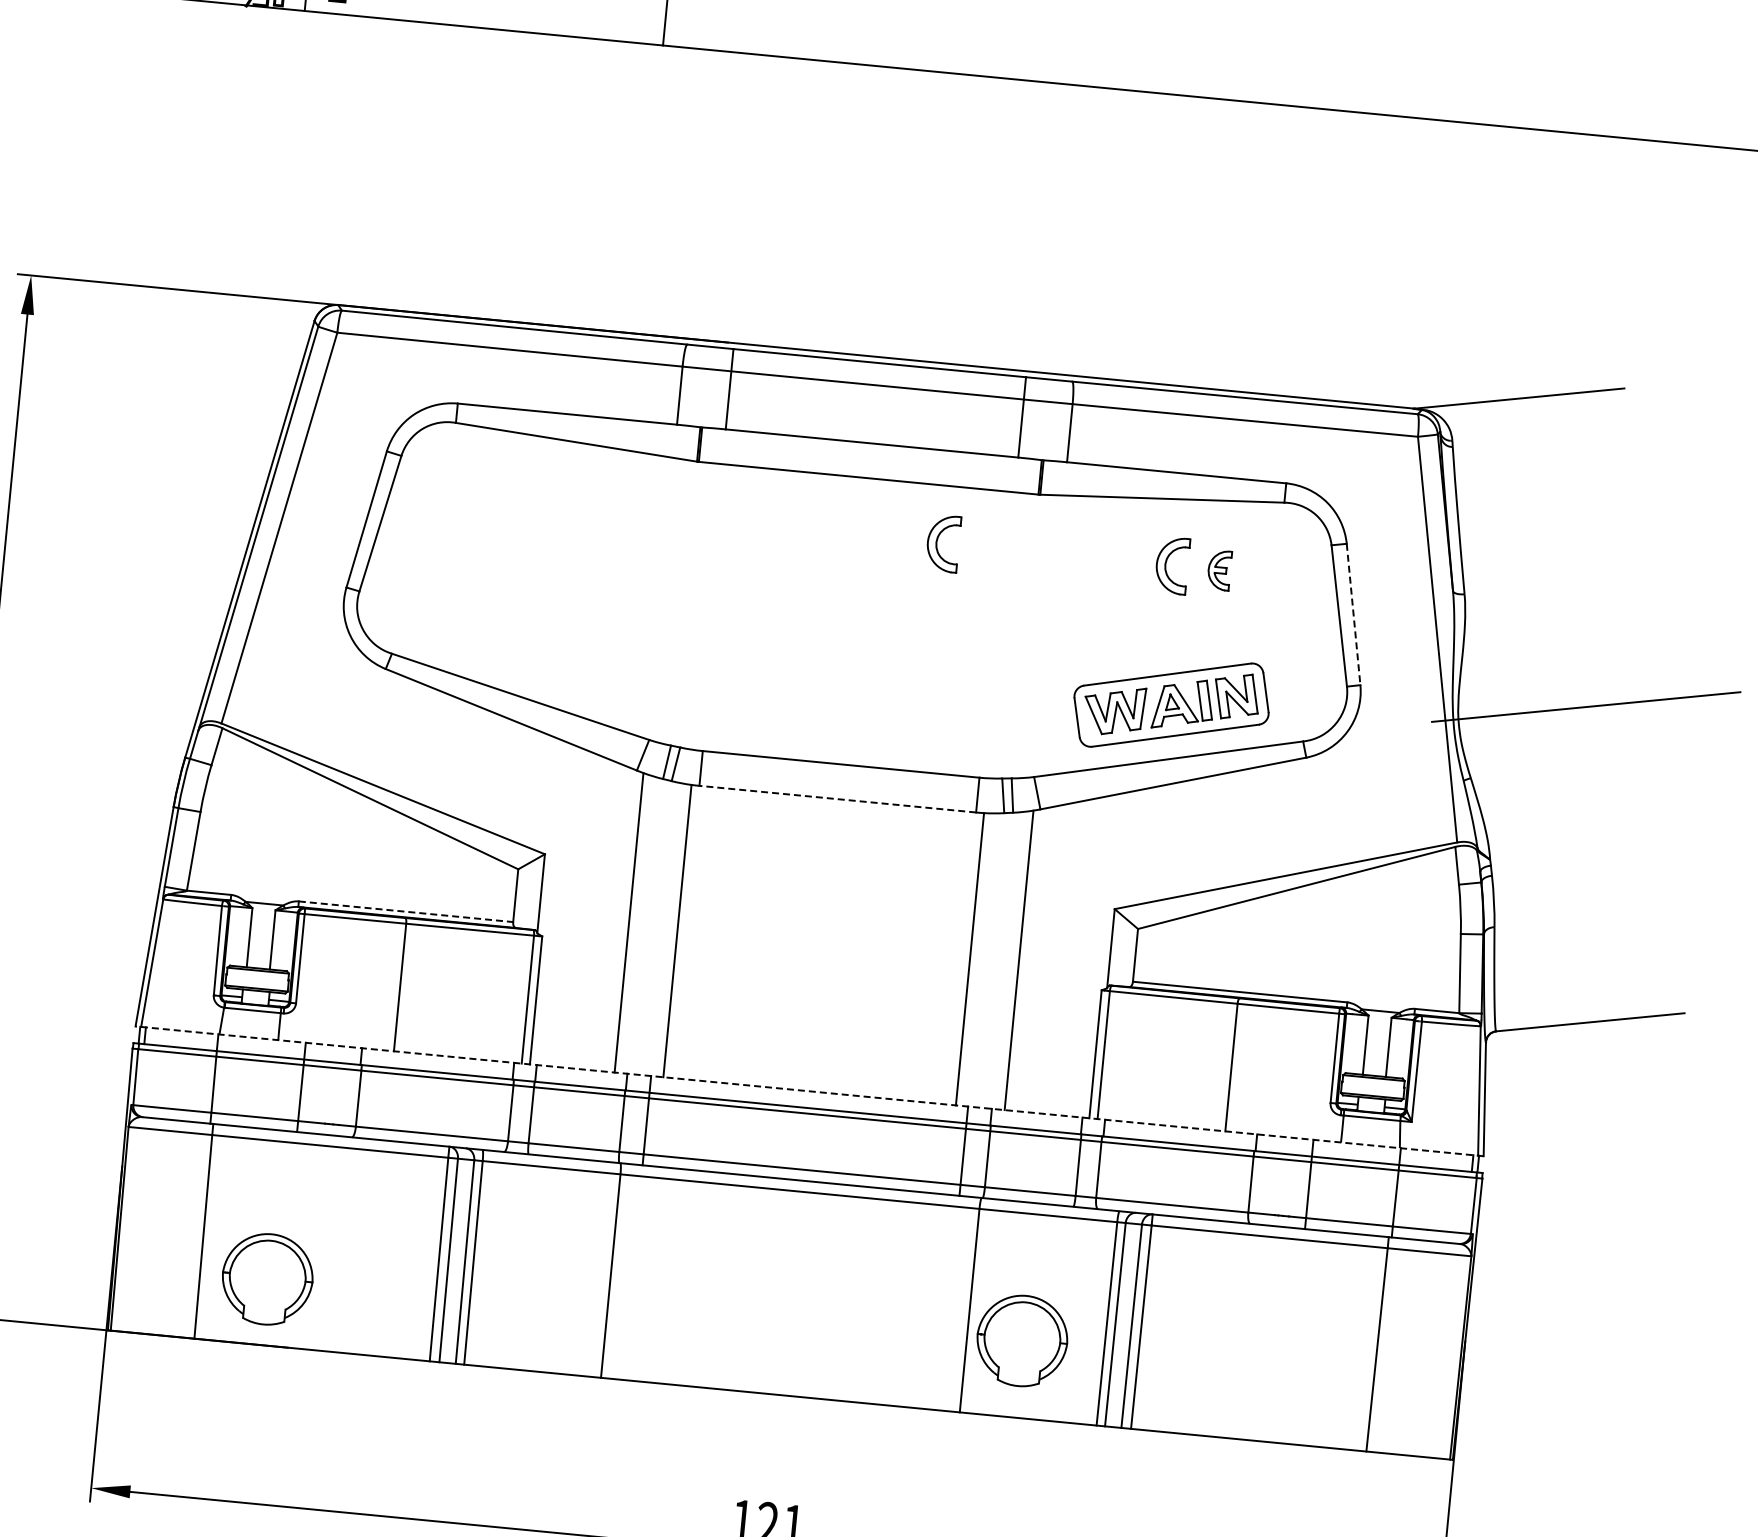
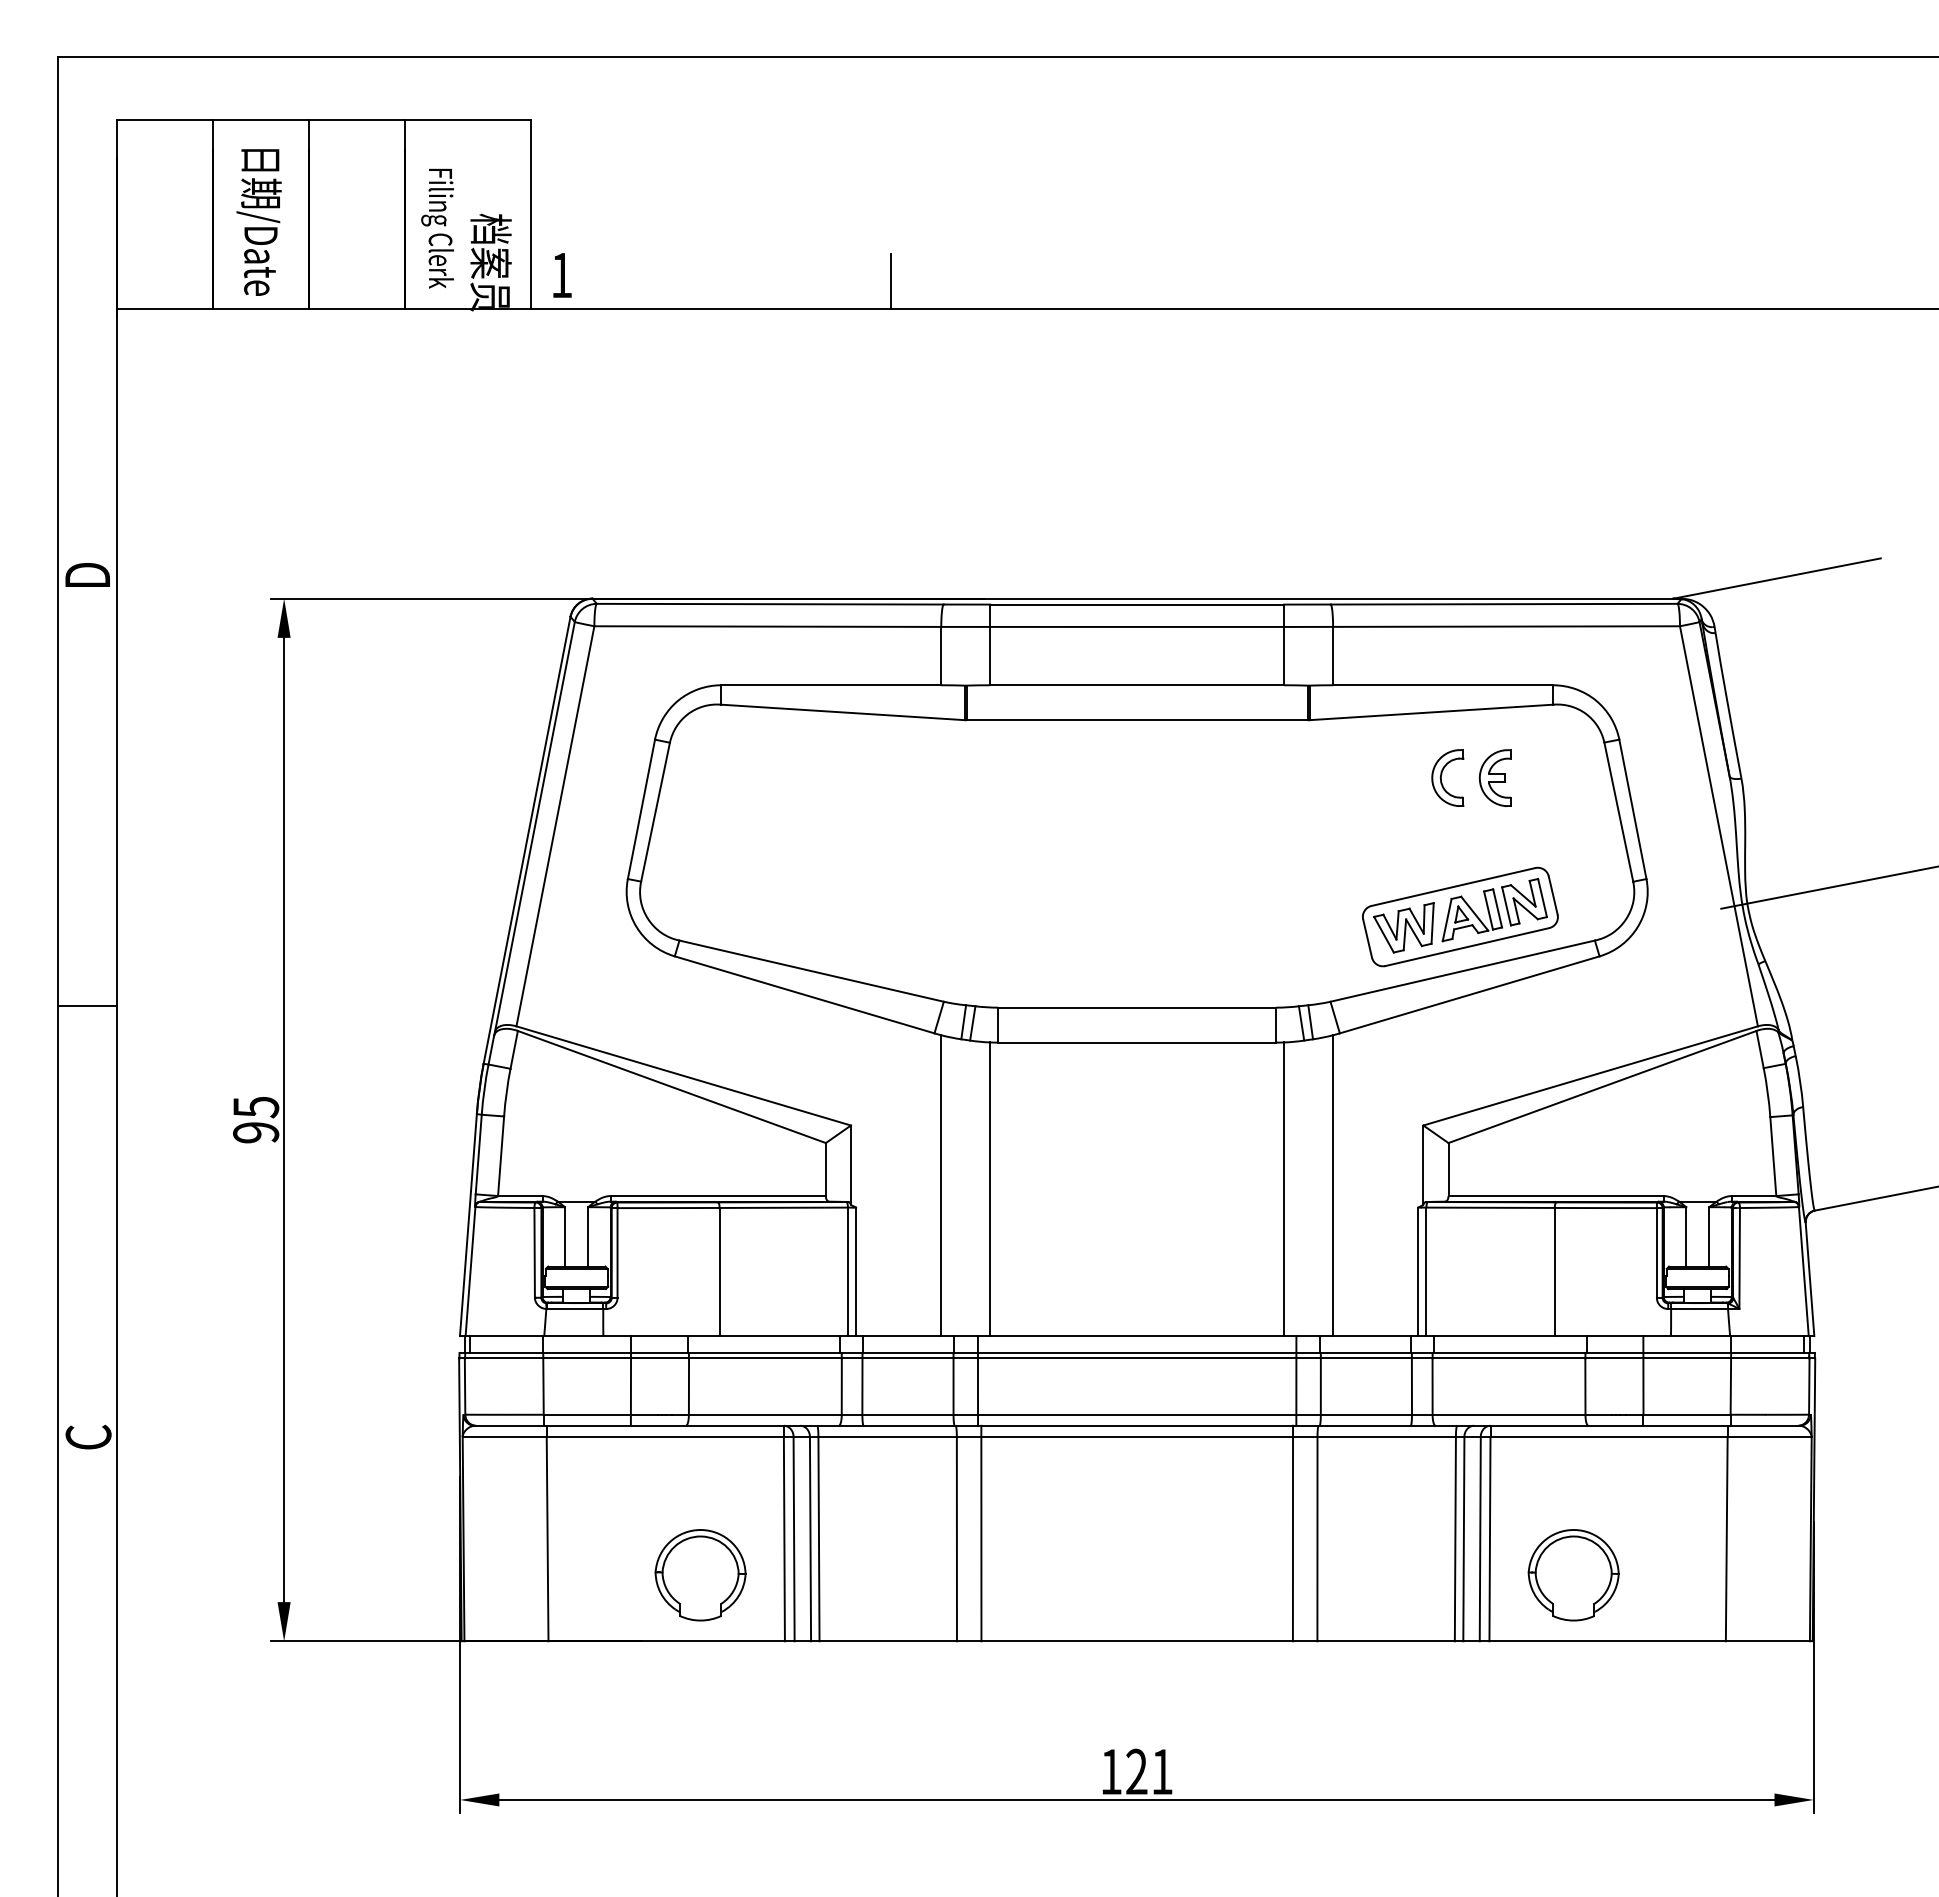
part: (943, 542) -> (1217, 777), removed
part: (1218, 570) -> (1494, 778), size x1.43
line: (1353, 614) -> (1632, 809), dashed -> solid
line: (838, 799) -> (1137, 1042), dashed -> solid
line: (406, 912) -> (718, 1196), dashed -> solid
line: (808, 1091) -> (1136, 1336), dashed -> solid
line: (635, 1272) -> (981, 1533), added
part: (267, 1279) -> (700, 1575), moved
line: (945, 1302) -> (1292, 1533), added
part: (1021, 1341) -> (1573, 1575), moved

